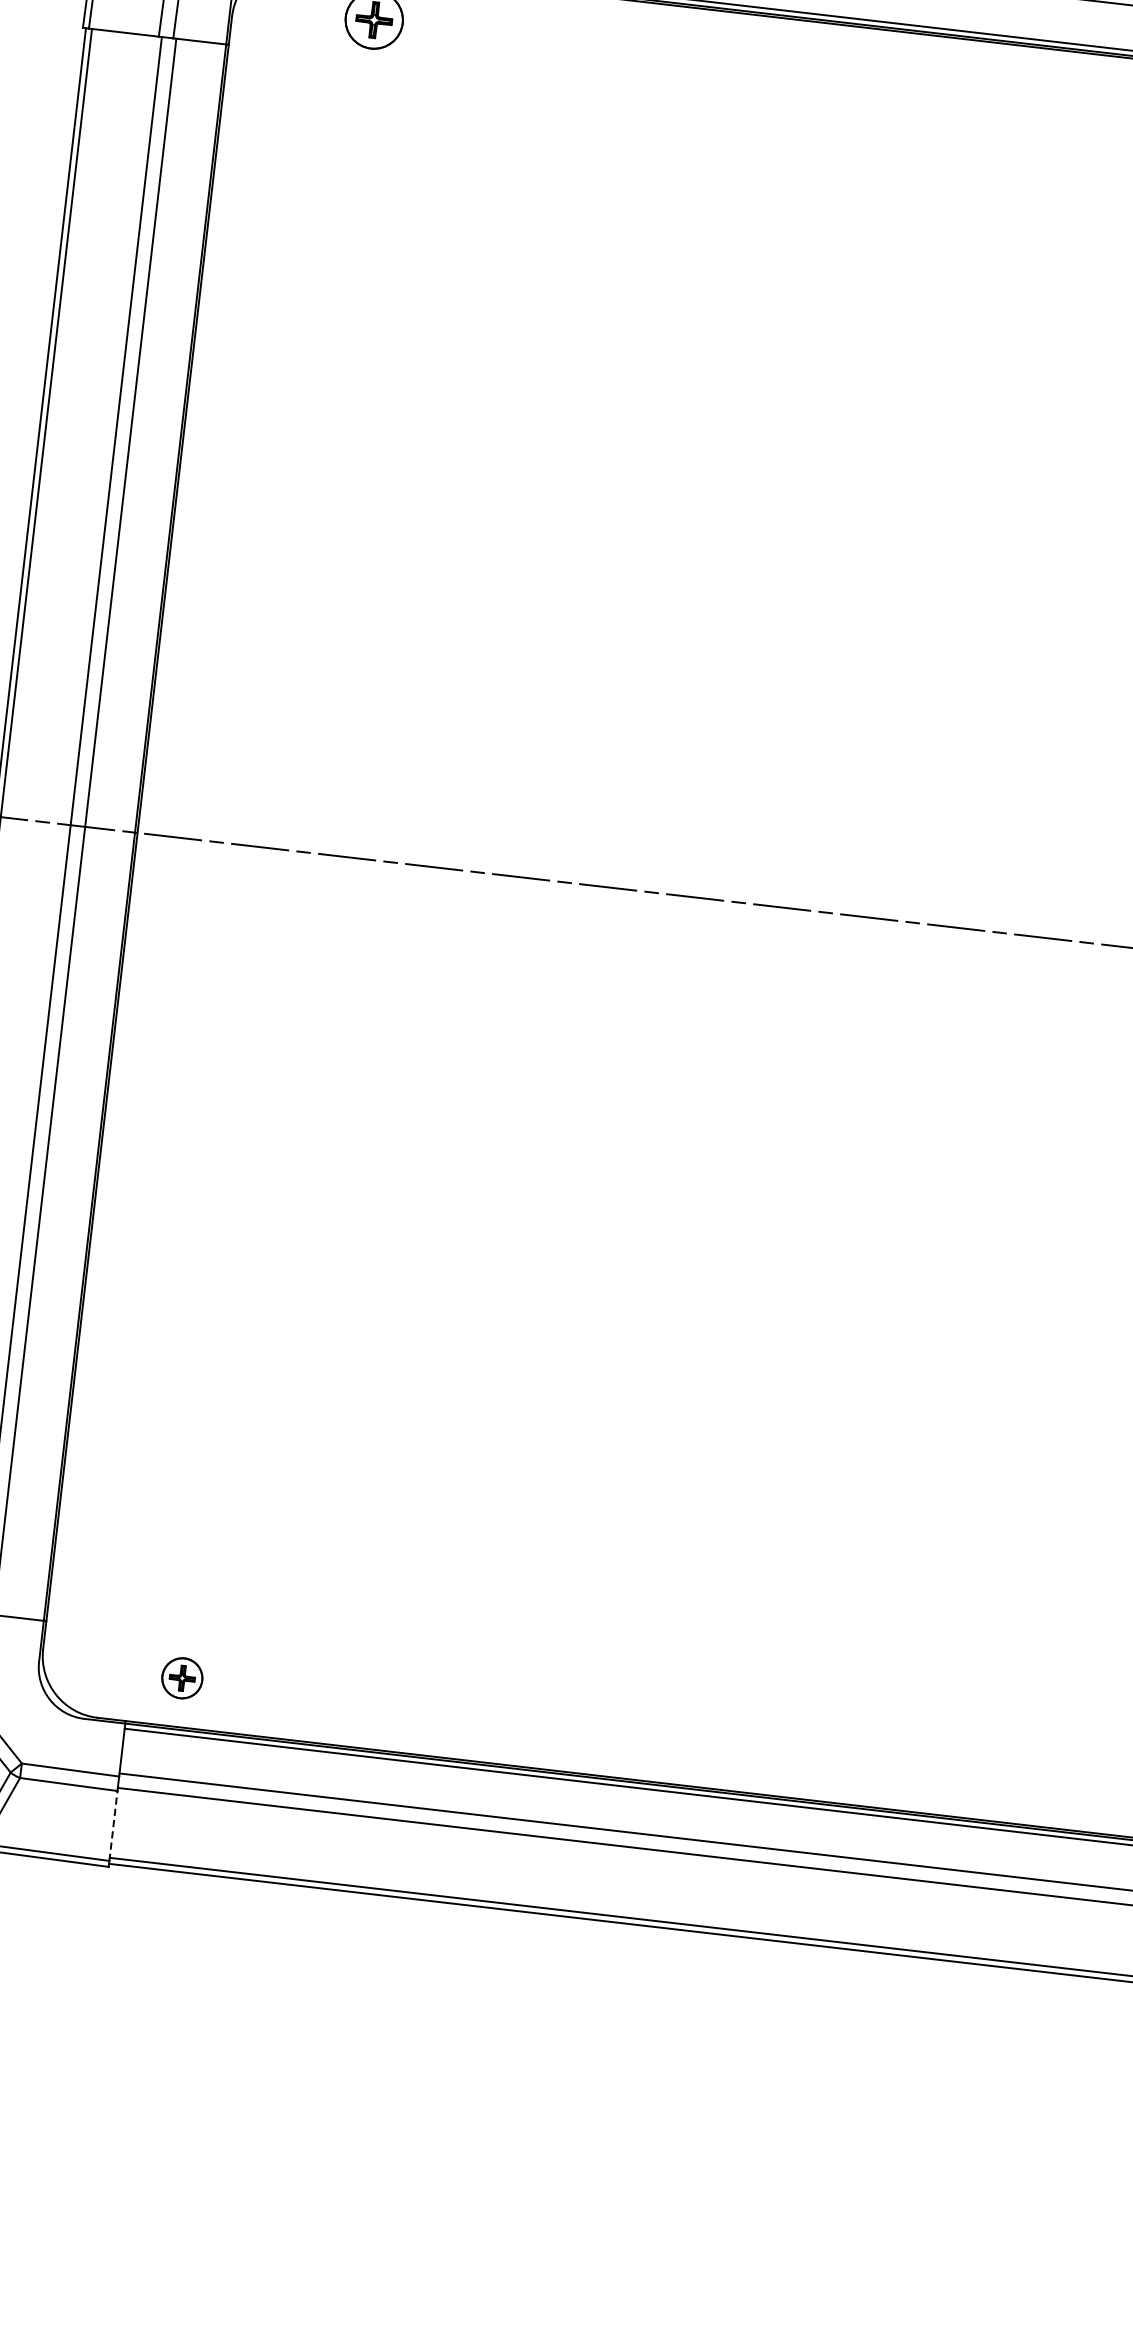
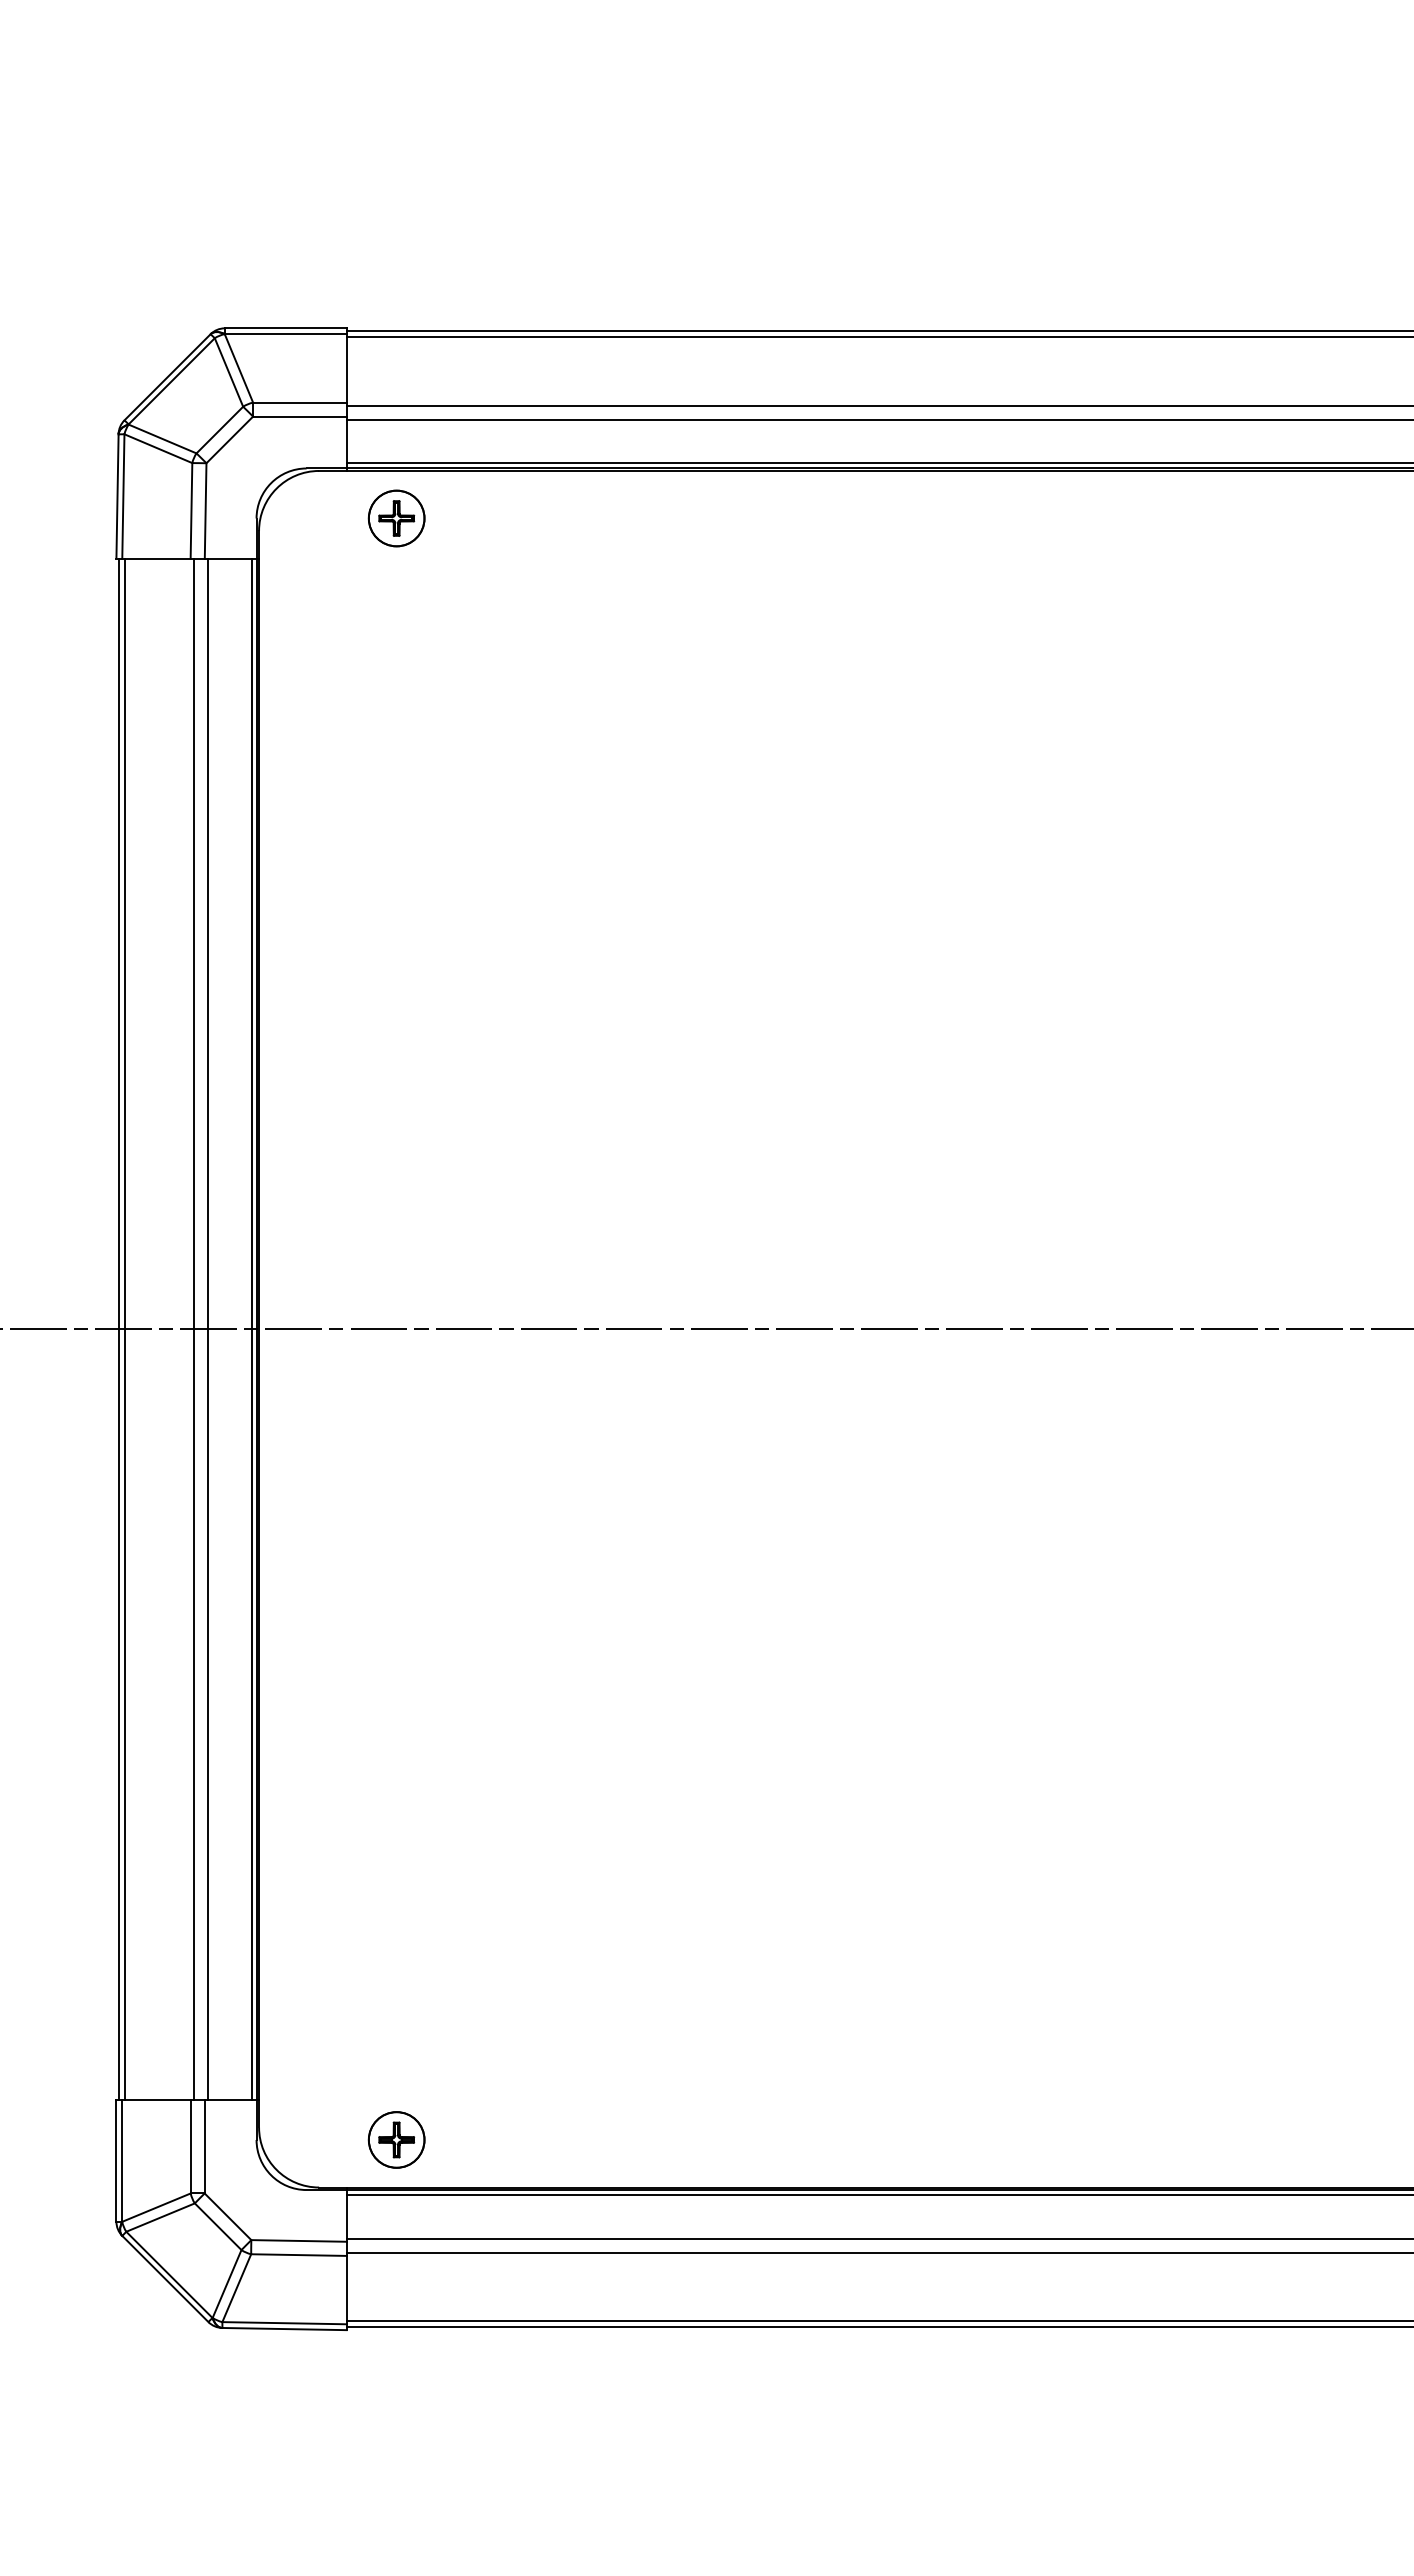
line: (129, 831) -> (251, 1328), added
part: (182, 1677) -> (396, 2139), size x1.43
line: (113, 1825) -> (346, 2289), dashed -> solid

